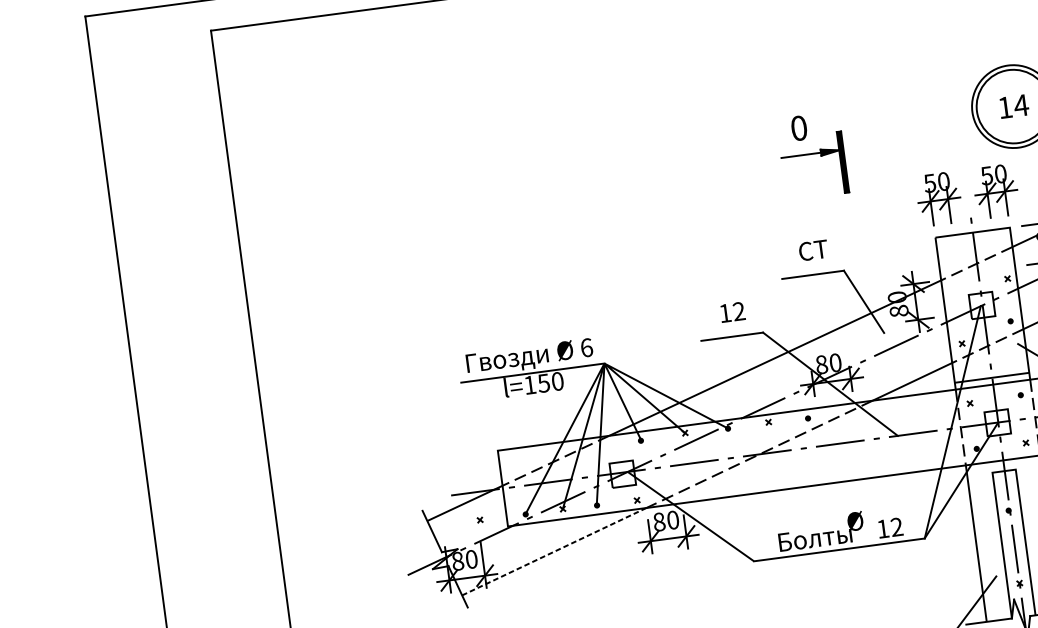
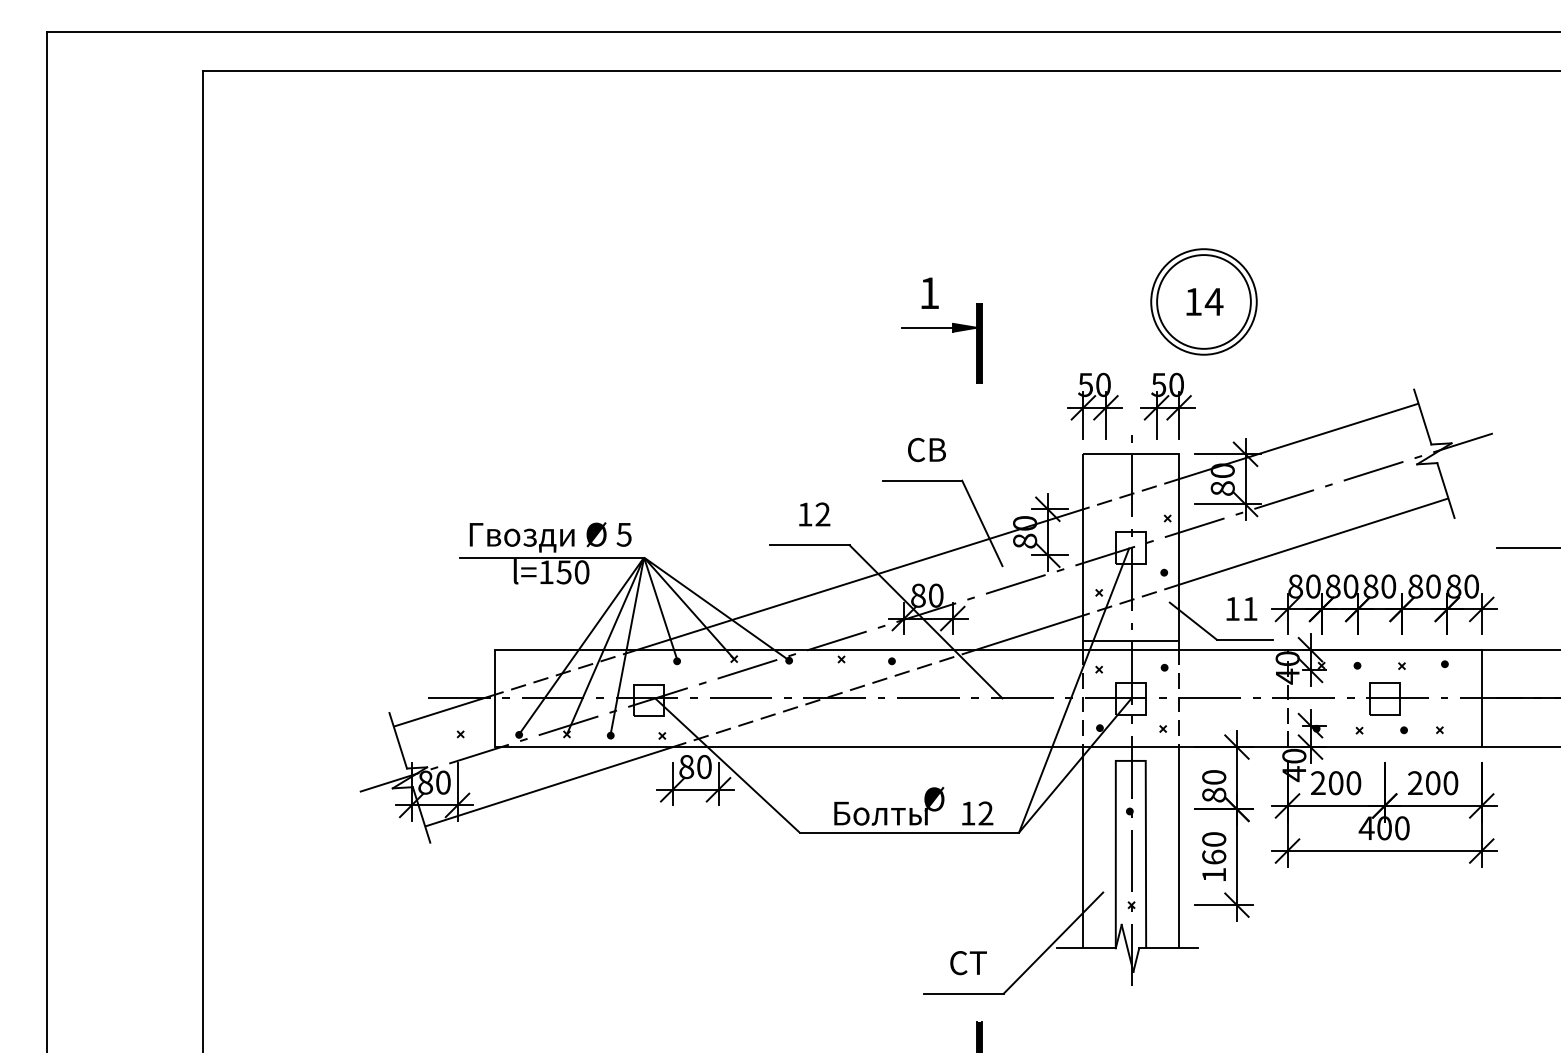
text: (799, 128) -> (929, 293), 0 -> 1
text: (813, 250) -> (926, 450), СТ -> СВ
text: (586, 347) -> (623, 534), 6 -> 5
line: (553, 551) -> (548, 786), dashed -> solid

